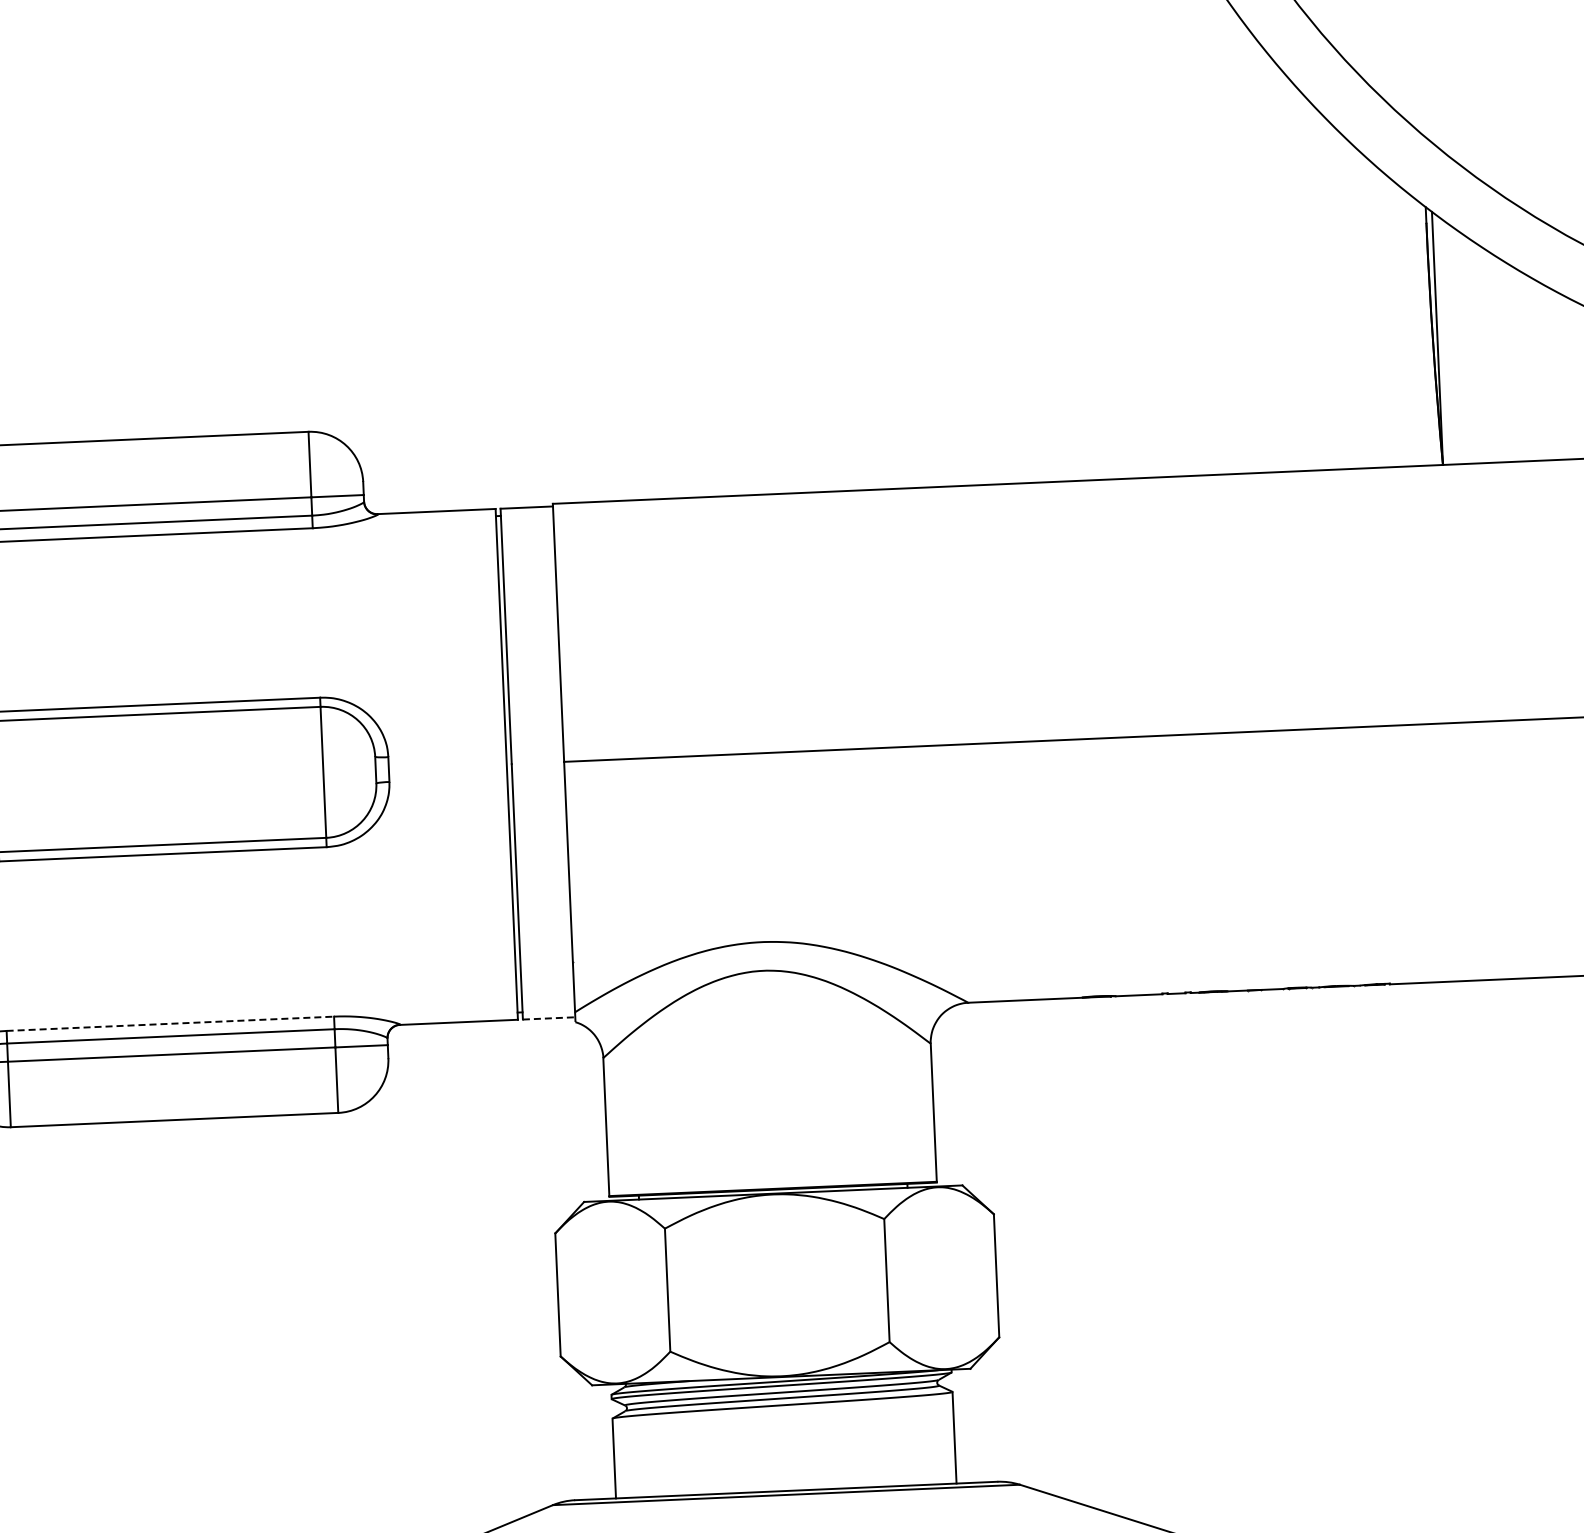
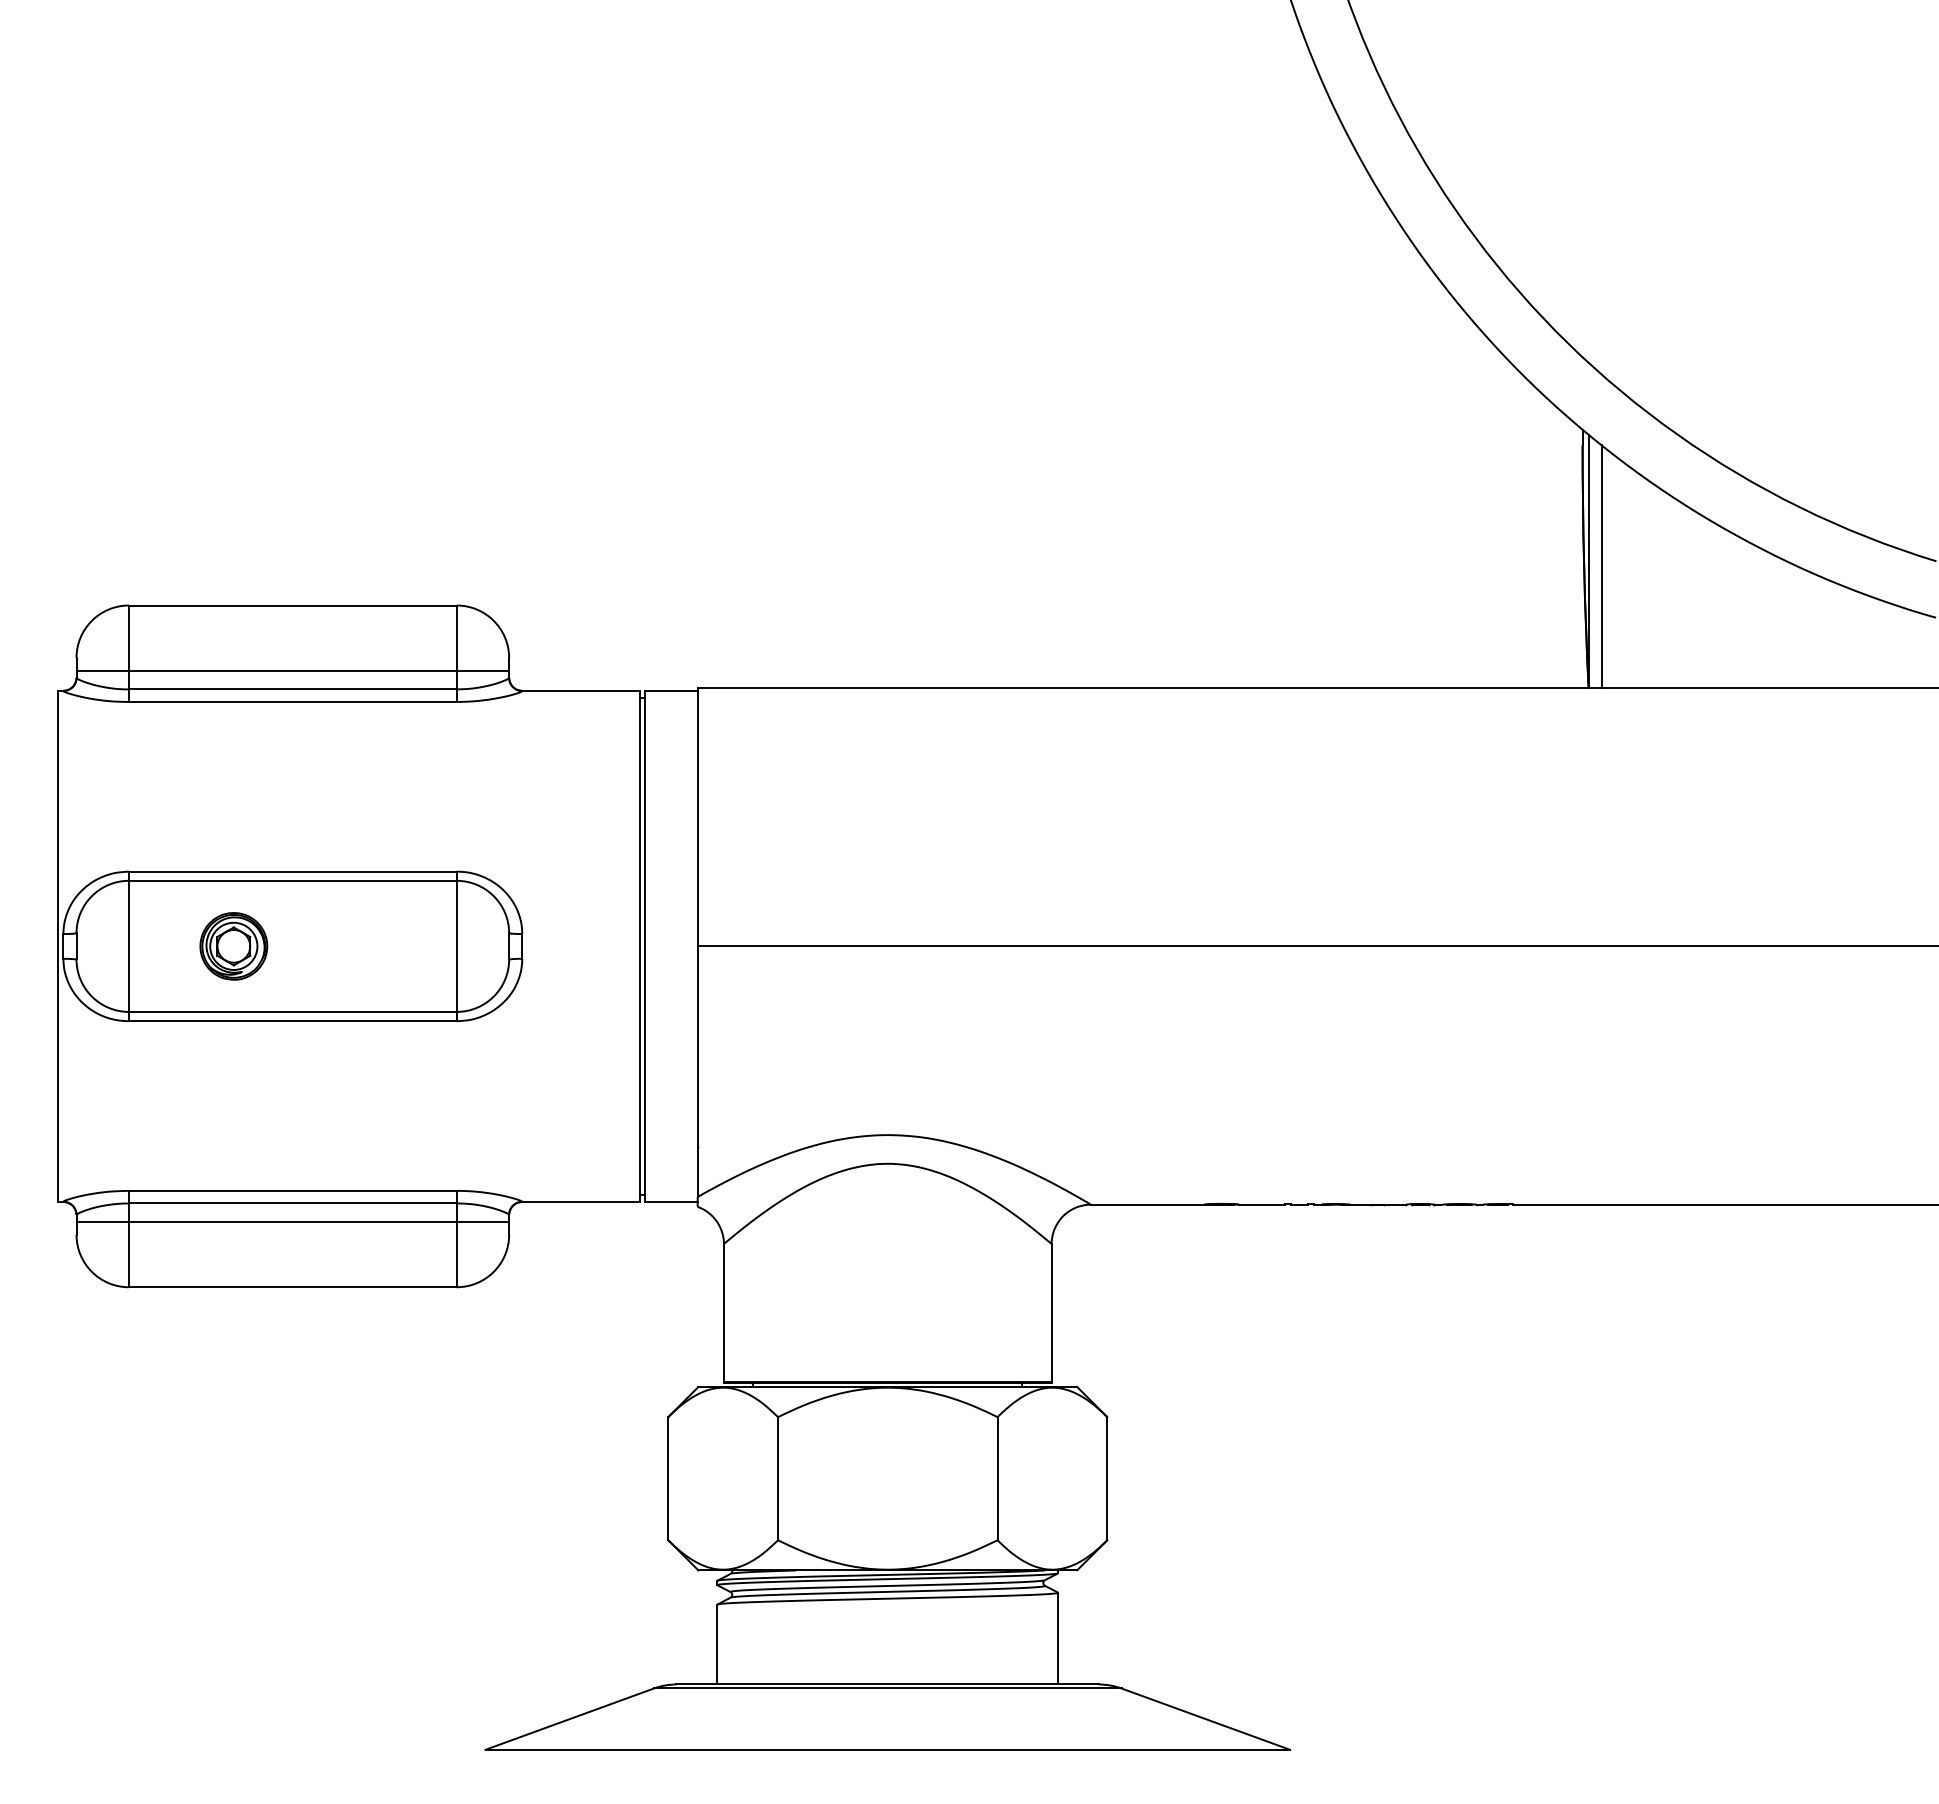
line: (1450, 342) -> (1601, 566), added
part: (100, 782) -> (233, 946), added
line: (549, 1018) -> (671, 1202), dashed -> solid
line: (169, 1023) -> (292, 1190), dashed -> solid

